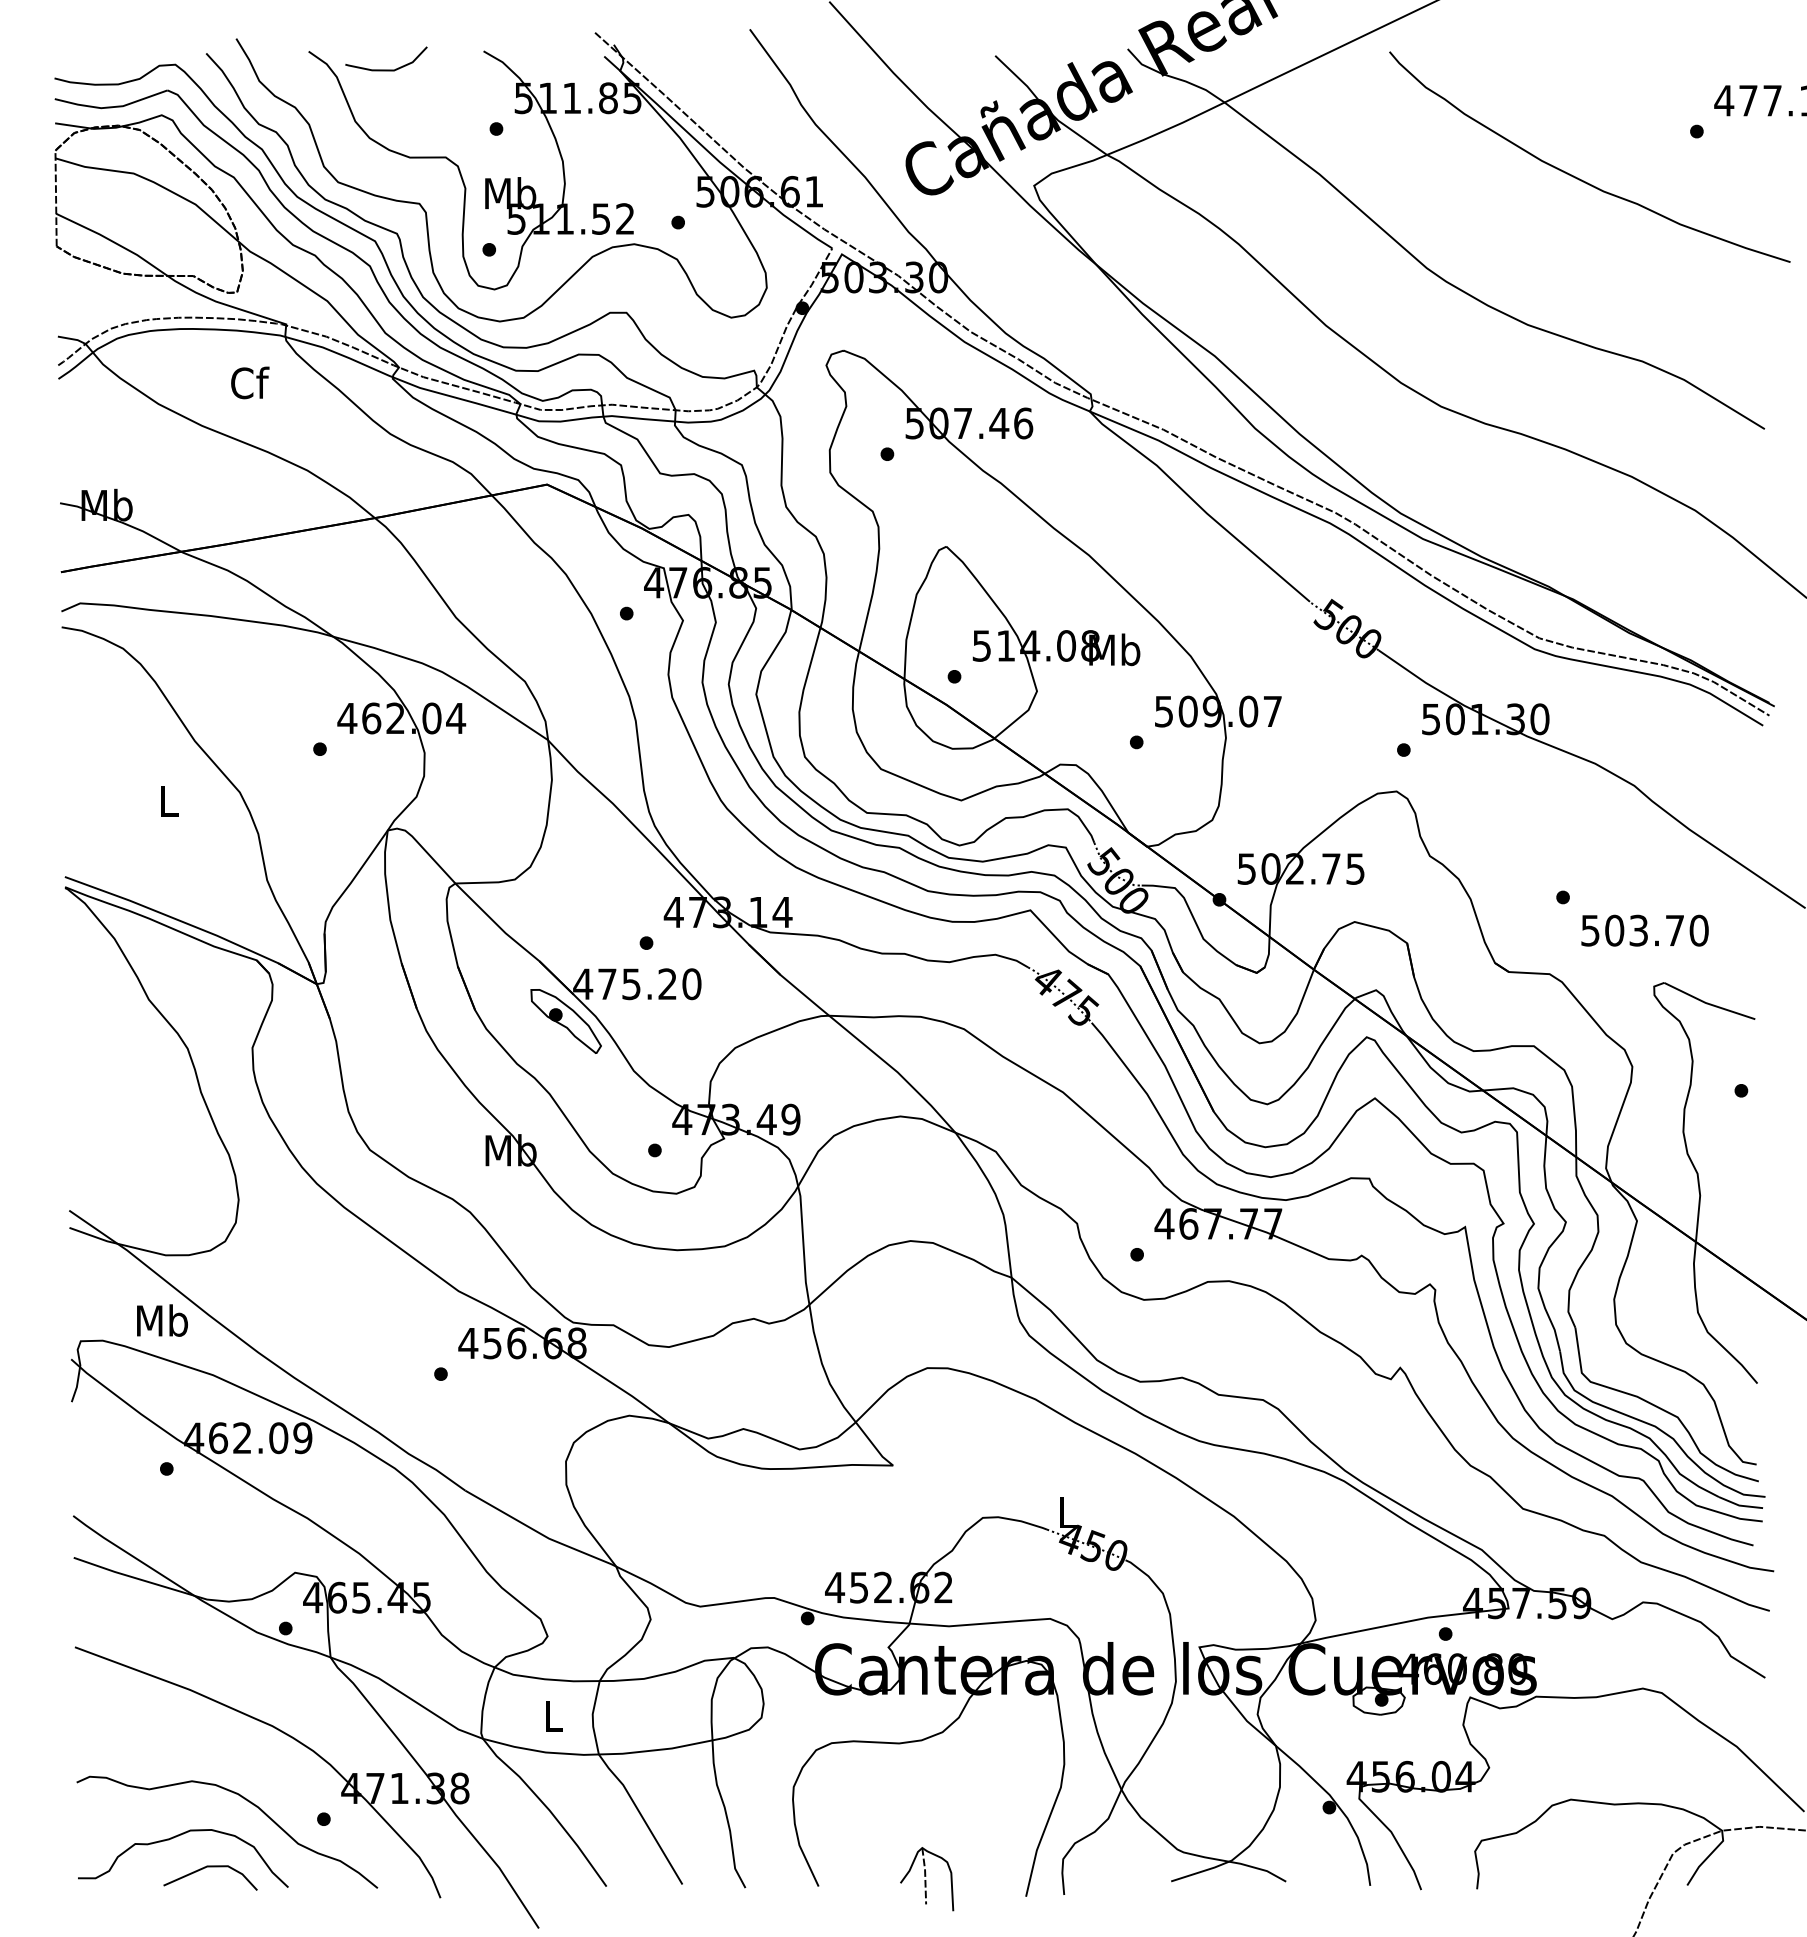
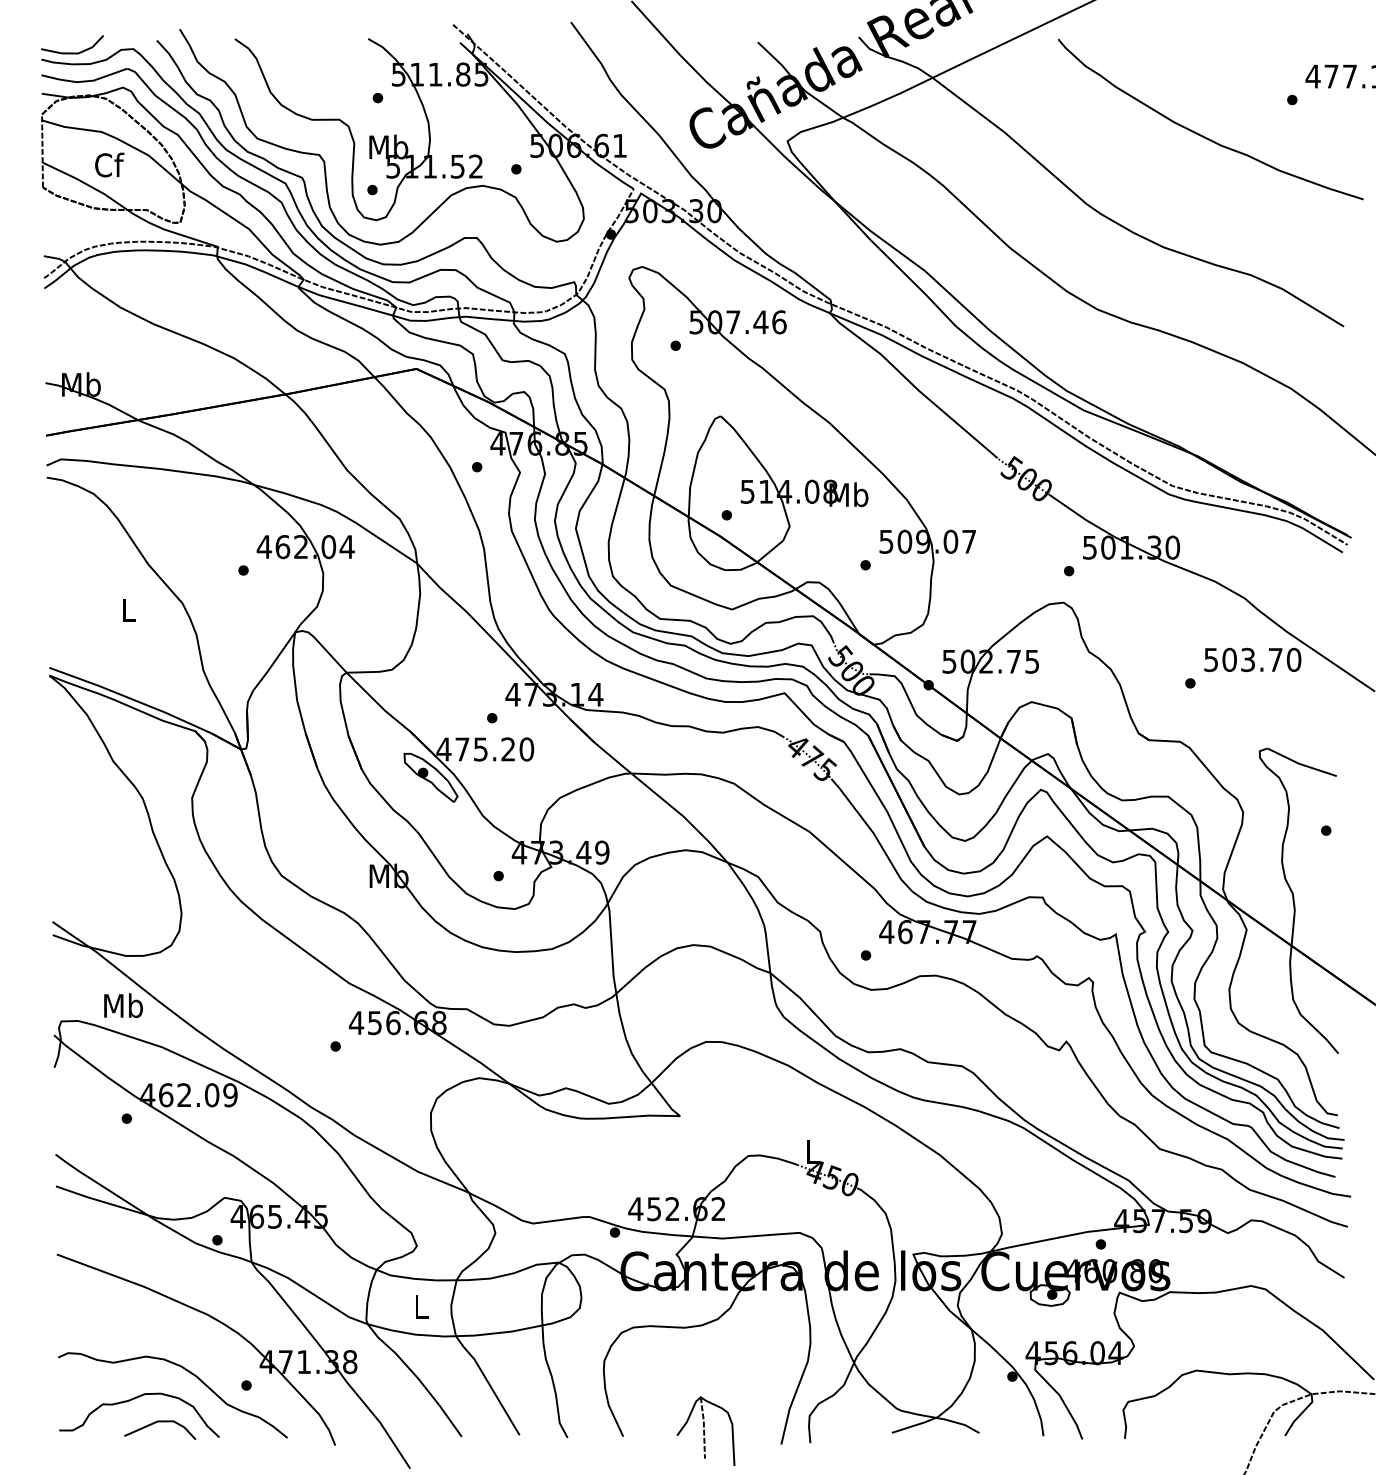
curve: (386, 69) -> (72, 52), moved
text: (250, 382) -> (109, 164), moved
text: (1644, 930) -> (1252, 659), moved
part: (926, 1878) -> (705, 1430), size x1.43

